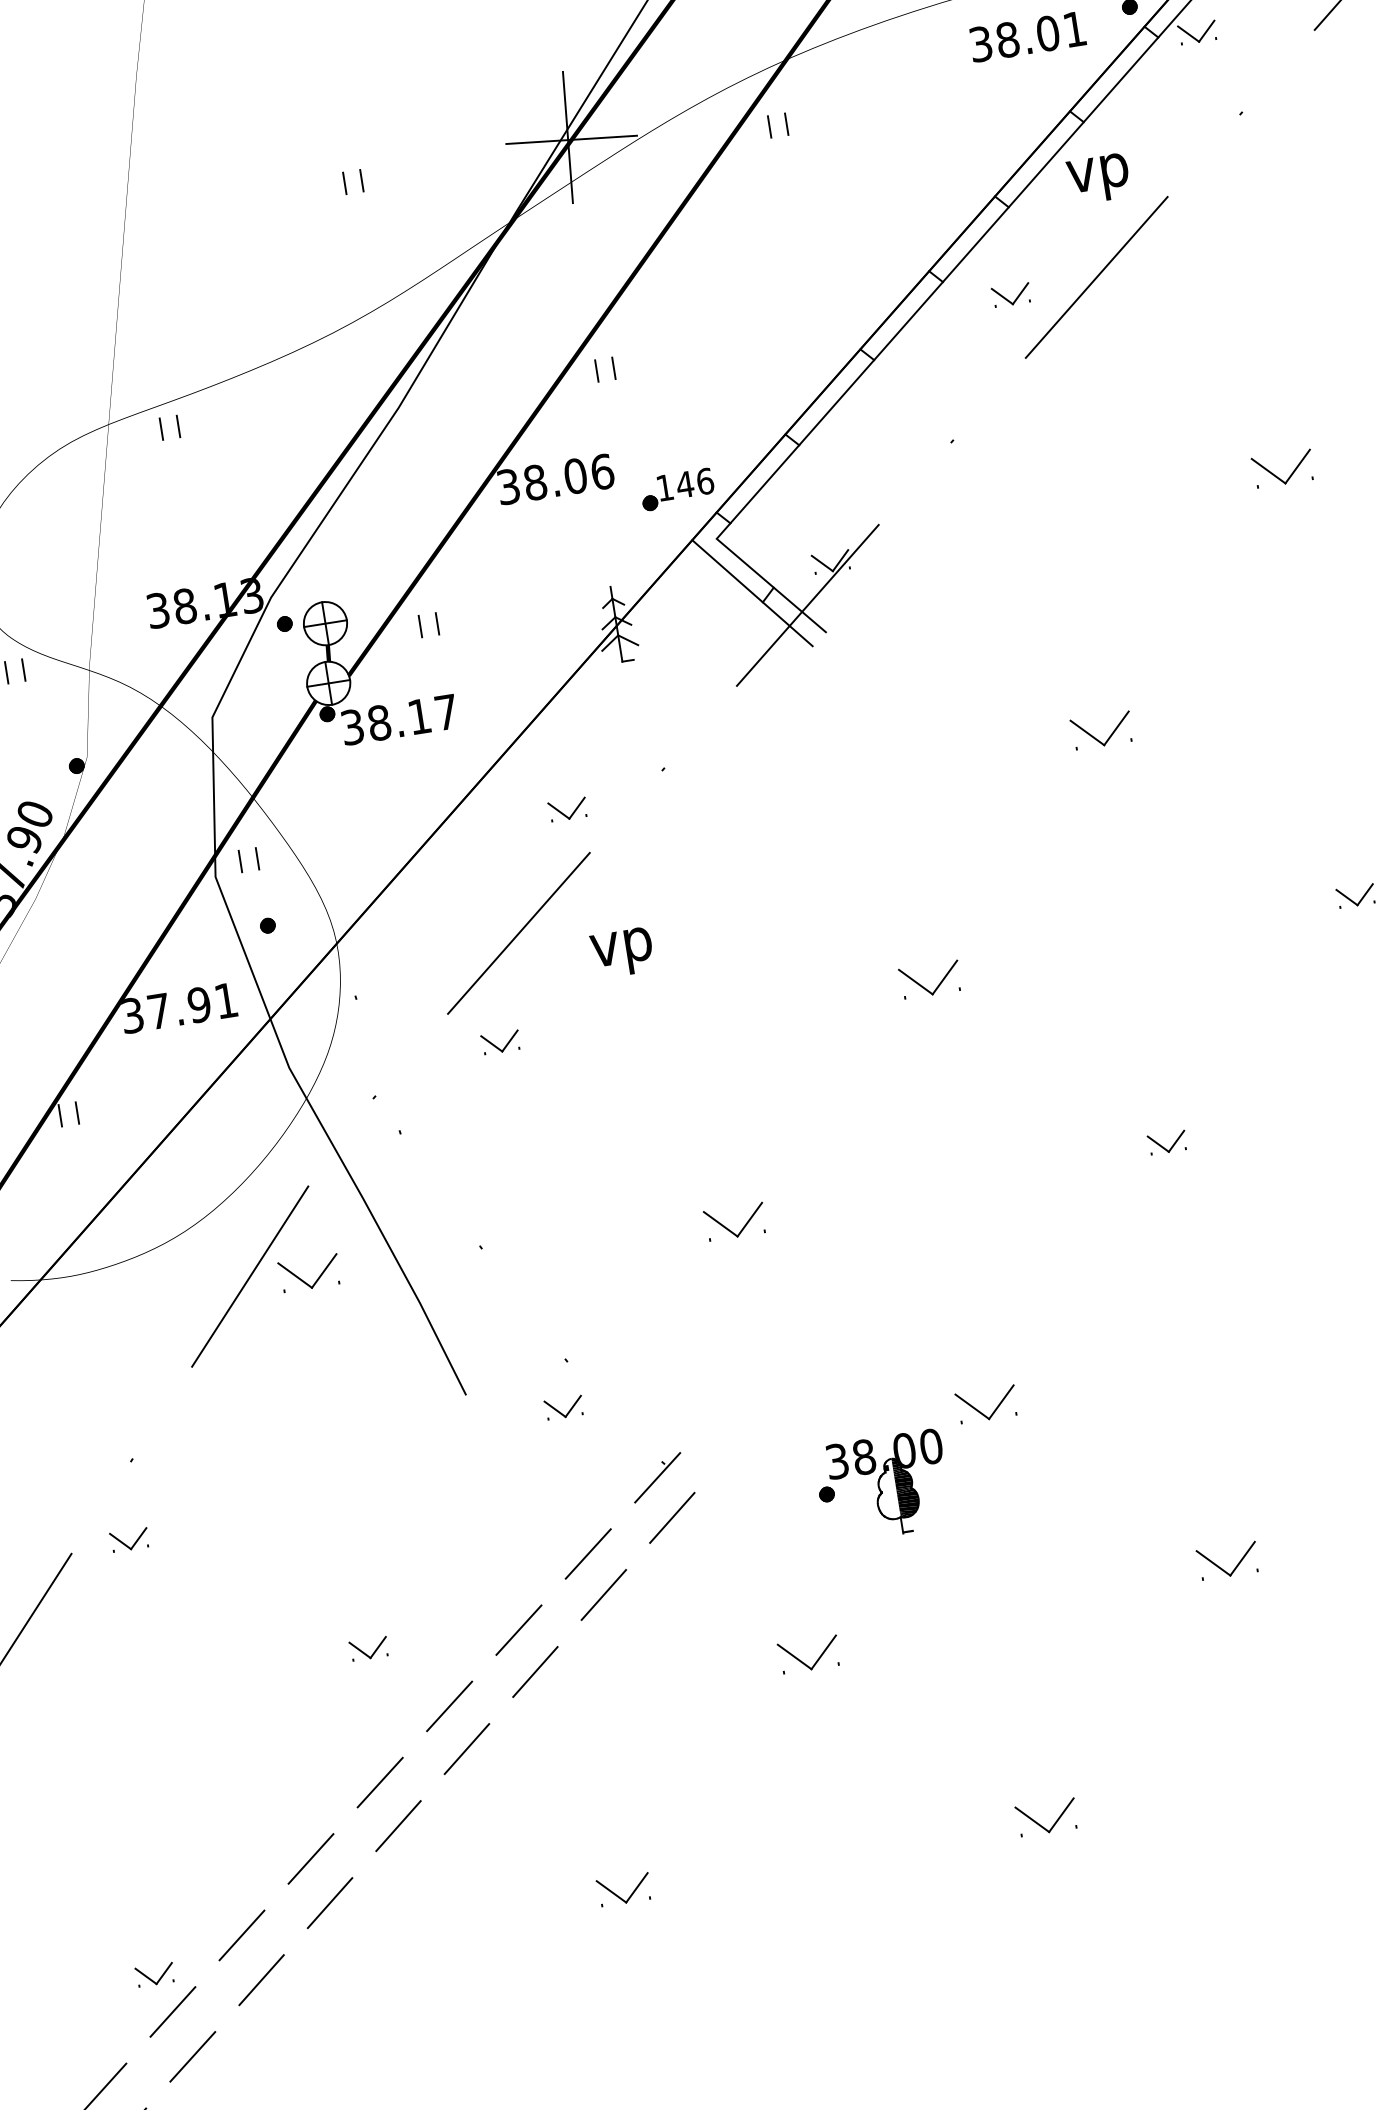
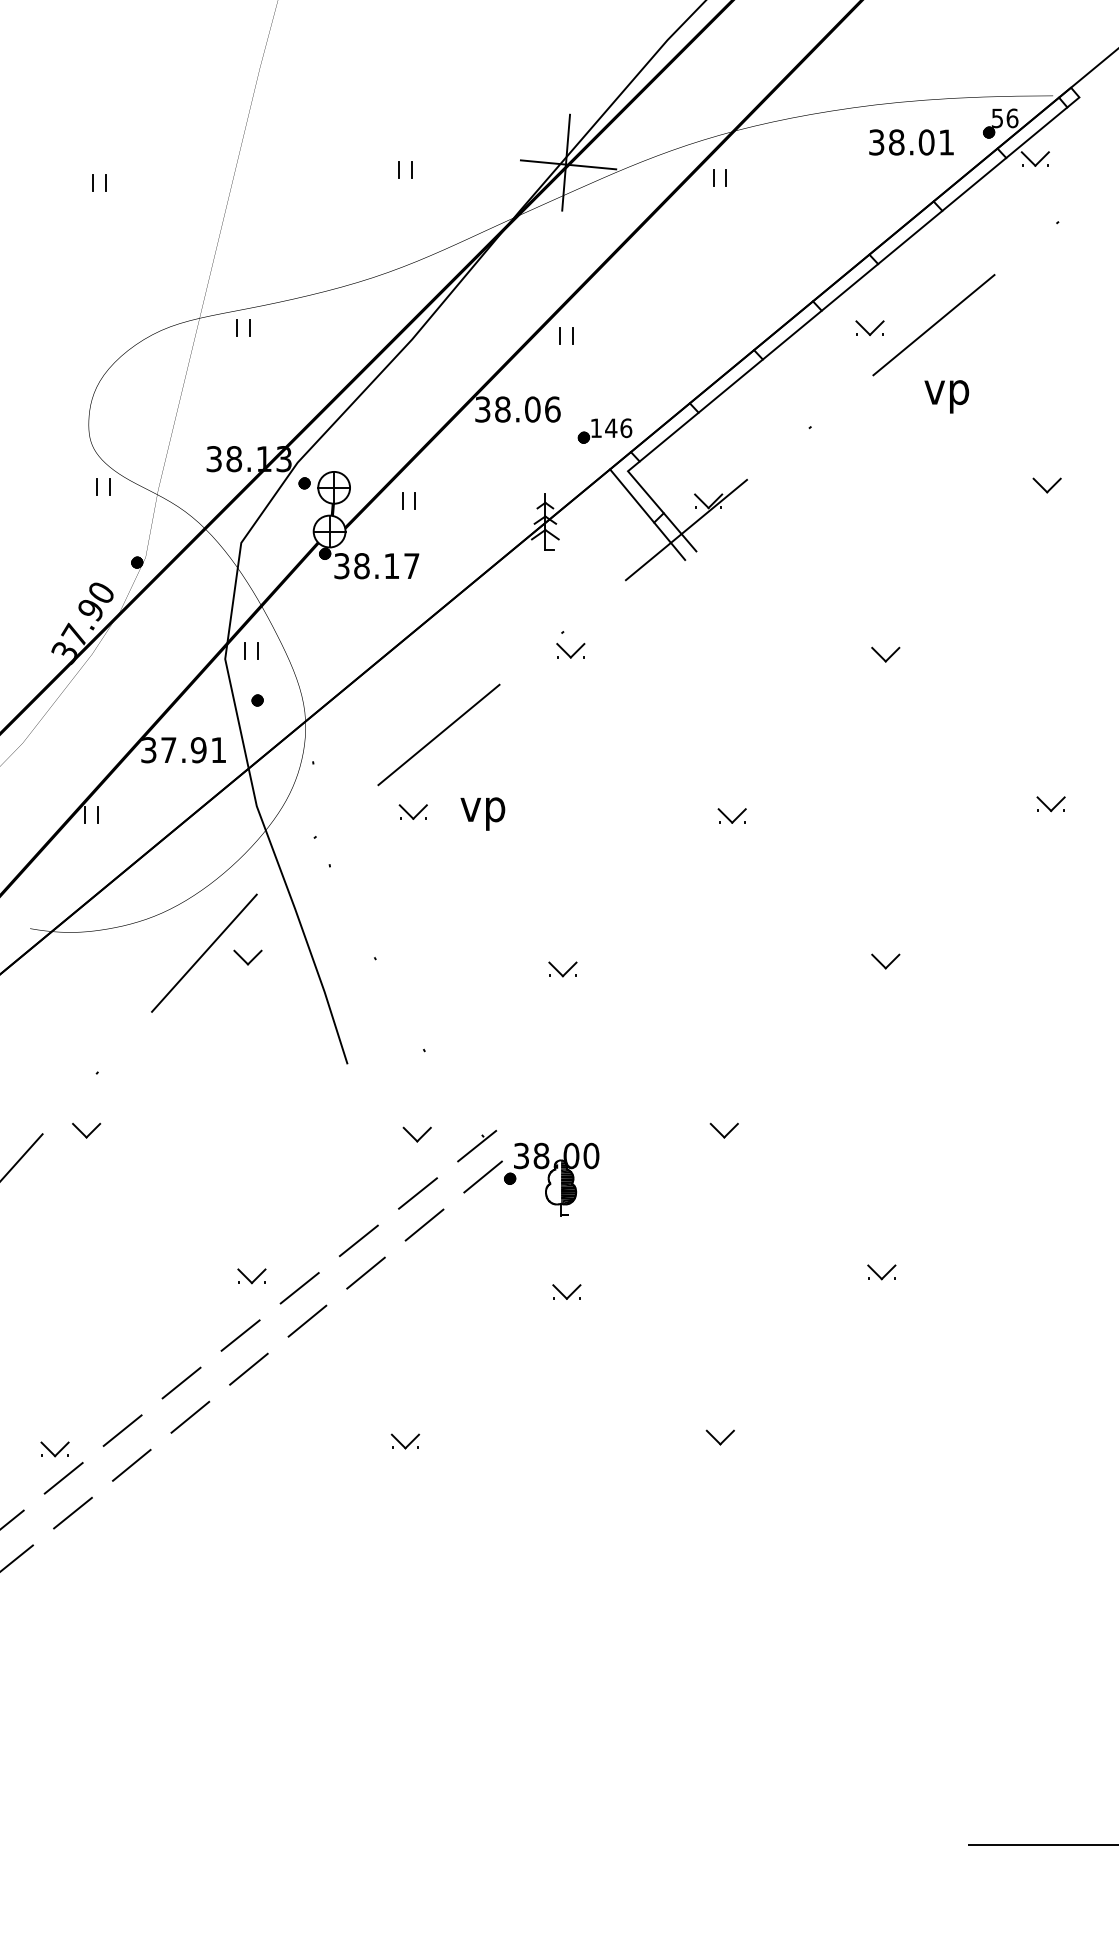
text: (1098, 178) -> (946, 396), moved
part: (1282, 468) -> (1046, 485), size x0.62
part: (1101, 730) -> (885, 654), size x0.62
part: (567, 809) -> (570, 650), moved
text: (621, 952) -> (482, 813), moved
part: (929, 979) -> (731, 815), size x0.62
part: (734, 1222) -> (562, 969), size x0.62
part: (308, 1273) -> (247, 957), size x0.62
part: (985, 1404) -> (723, 1130), size x0.62
part: (563, 1407) -> (416, 1134), moved
part: (882, 1486) -> (551, 1179), moved
part: (1227, 1561) -> (881, 1272), size x0.62
part: (368, 1649) -> (251, 1276), moved
part: (808, 1654) -> (566, 1291), size x0.62
part: (1045, 1817) -> (719, 1437), size x0.62
part: (624, 1889) -> (405, 1441), size x0.71

